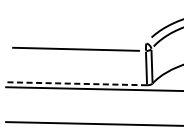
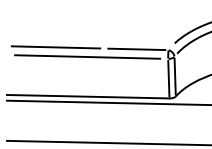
line: (48, 41) -> (55, 47), added
line: (118, 42) -> (136, 49), added
line: (75, 83) -> (87, 96), dashed -> solid

